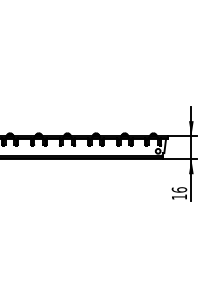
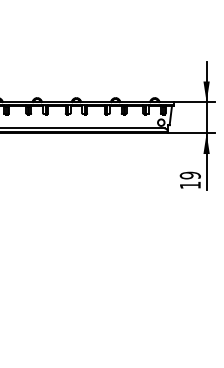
text: (179, 189) -> (190, 174), 16 -> 19

